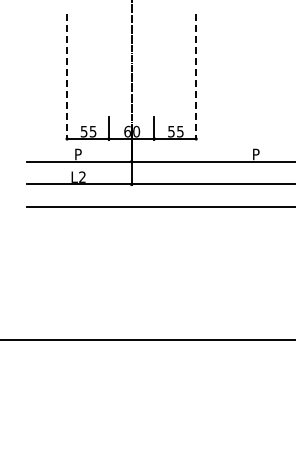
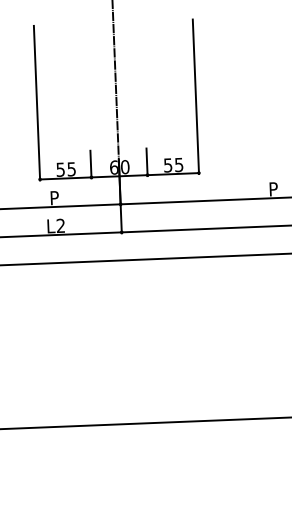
line: (67, 76) -> (37, 102), dashed -> solid
line: (196, 76) -> (196, 96), dashed -> solid

